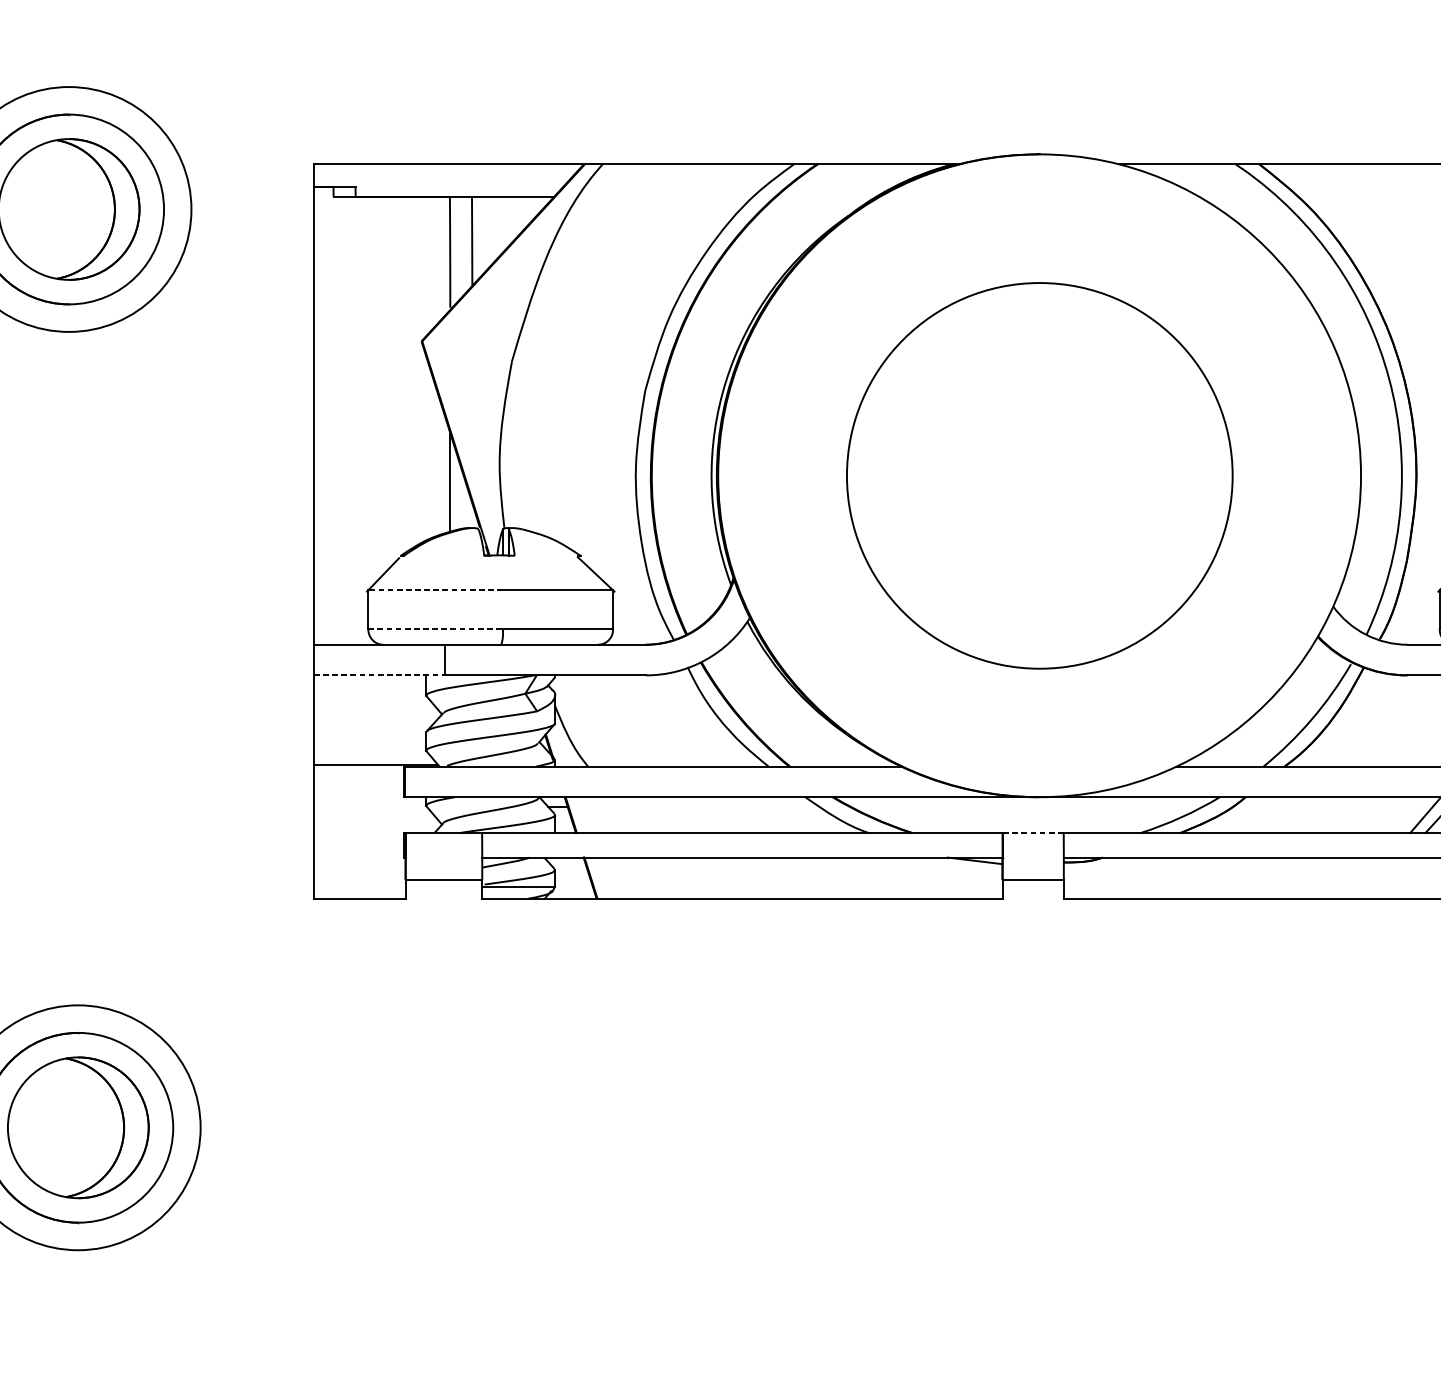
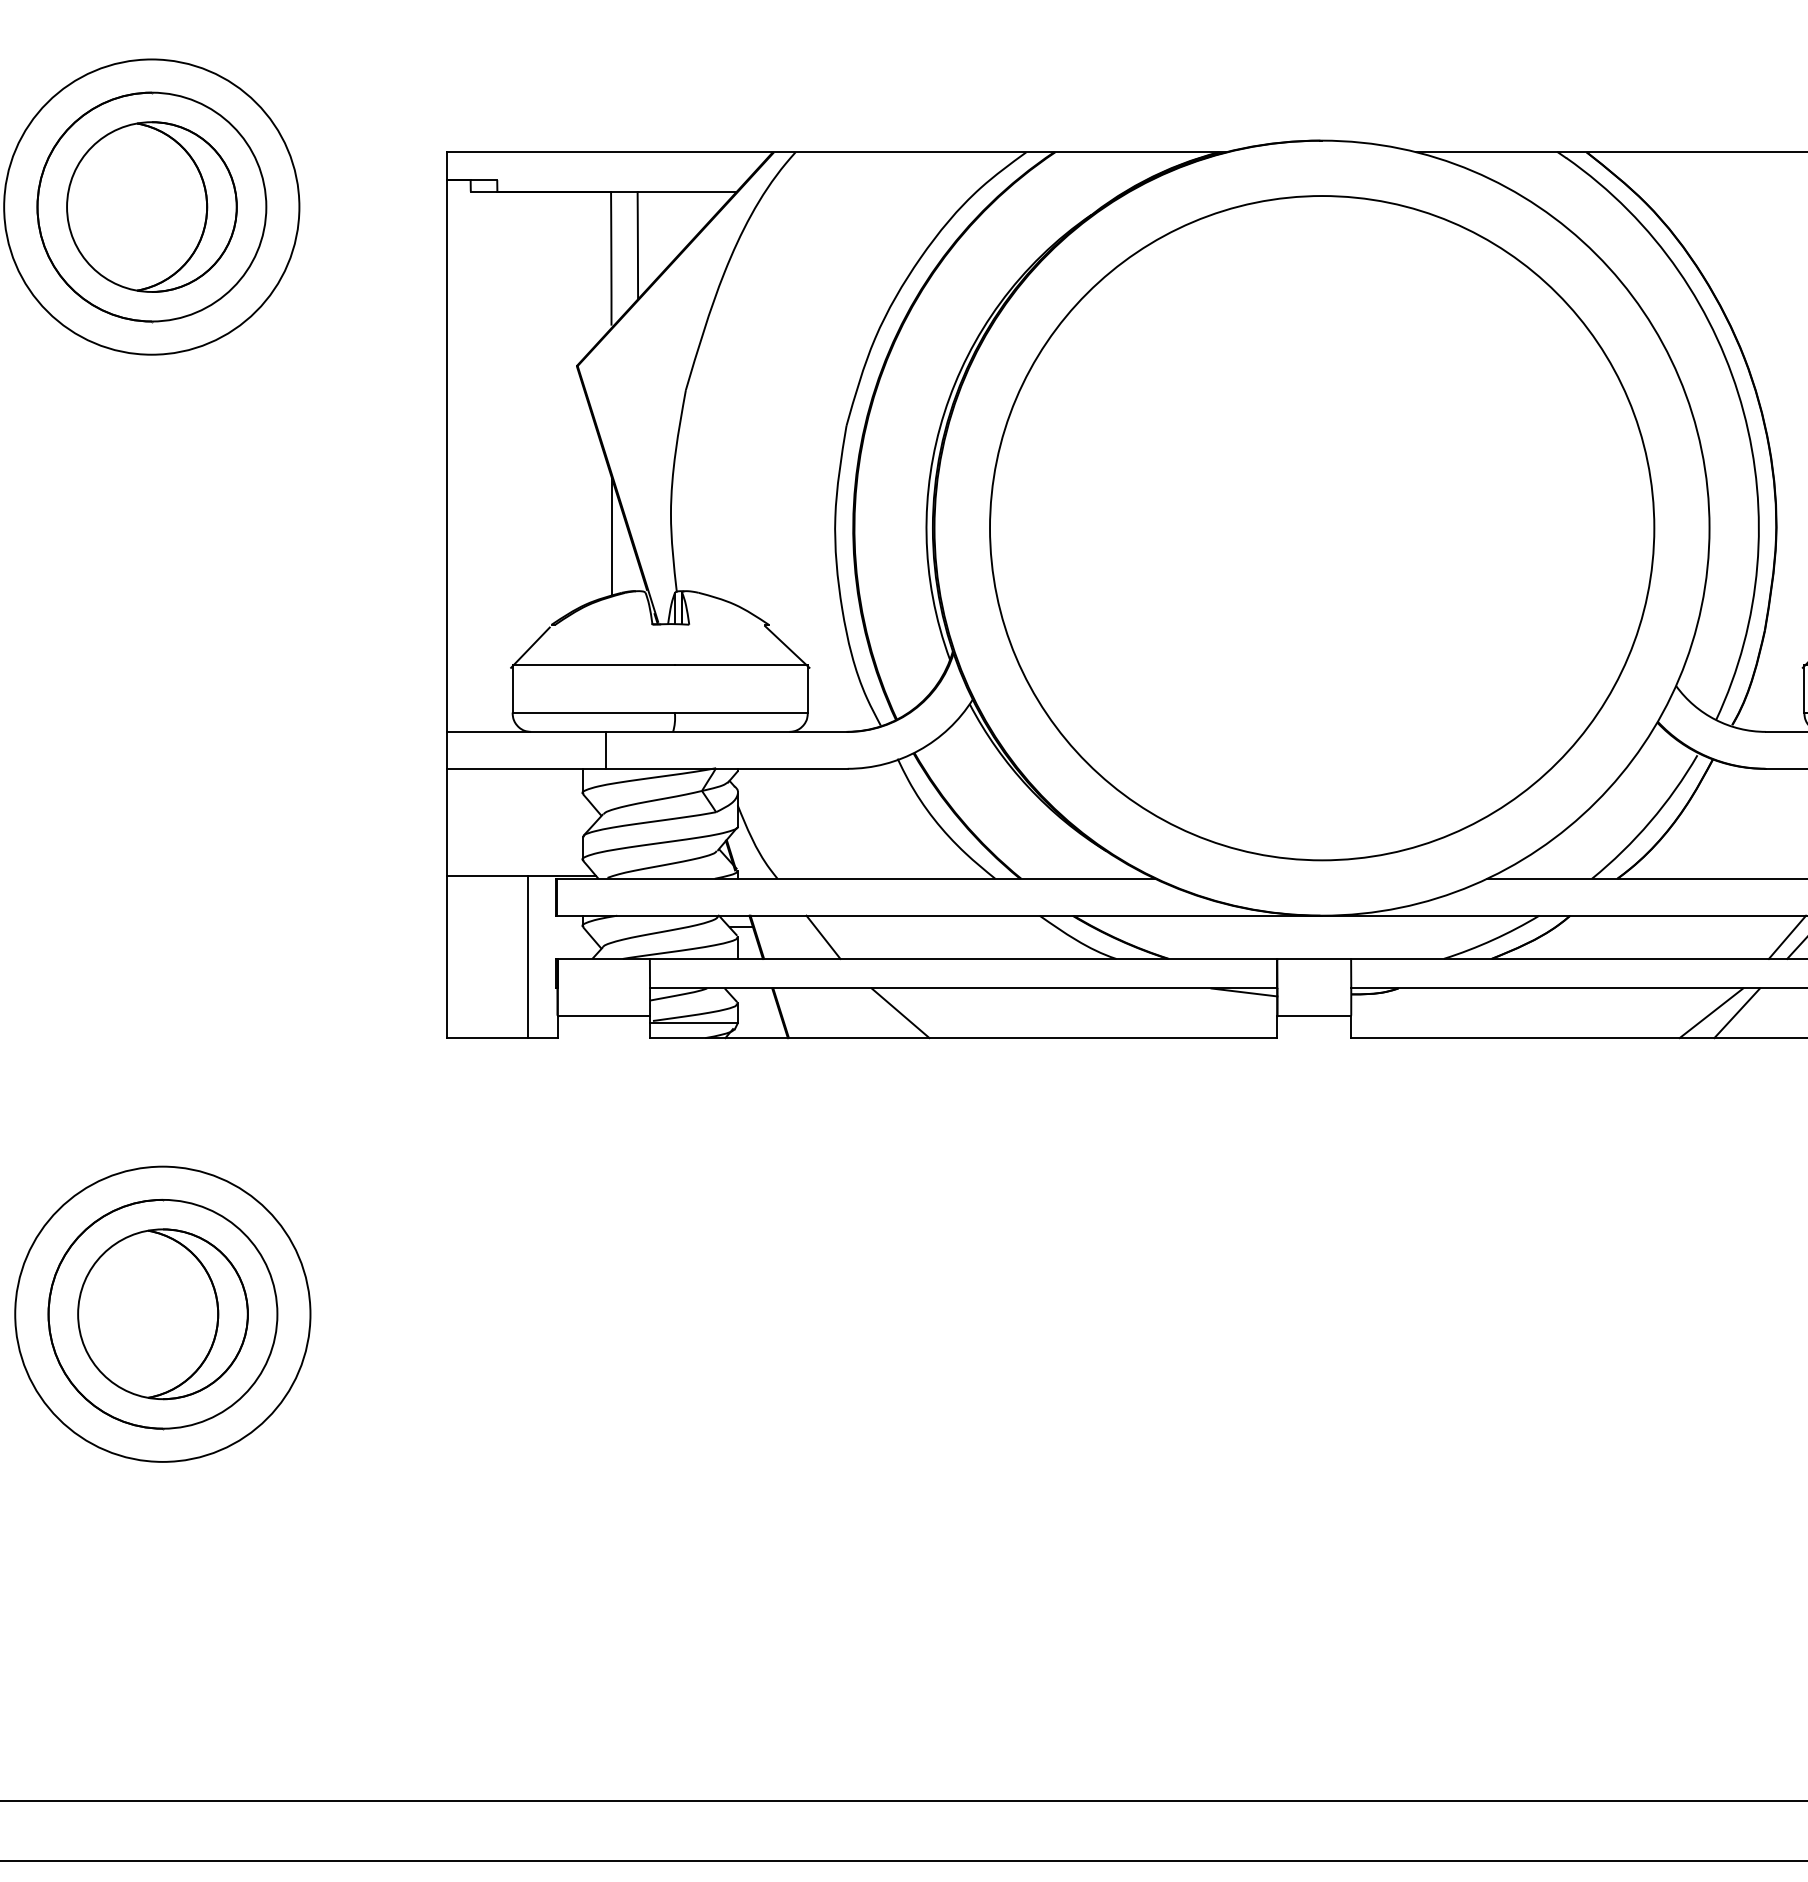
circle: (1040, 476) -> (1322, 528), size x1.43
line: (435, 589) -> (593, 665), dashed -> solid
line: (436, 629) -> (594, 713), dashed -> solid
line: (379, 675) -> (526, 768), dashed -> solid
line: (626, 814) -> (823, 936), added
line: (381, 831) -> (528, 957), added
line: (1033, 832) -> (1314, 958), dashed -> solid
line: (690, 878) -> (900, 1013), added
line: (1362, 878) -> (1711, 1013), added
line: (1384, 878) -> (1737, 1013), added

